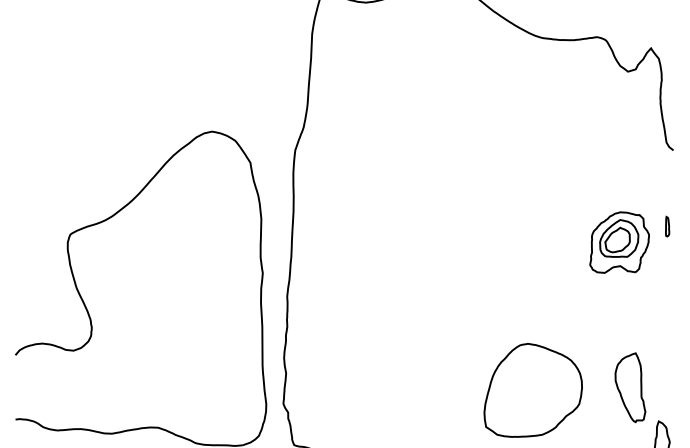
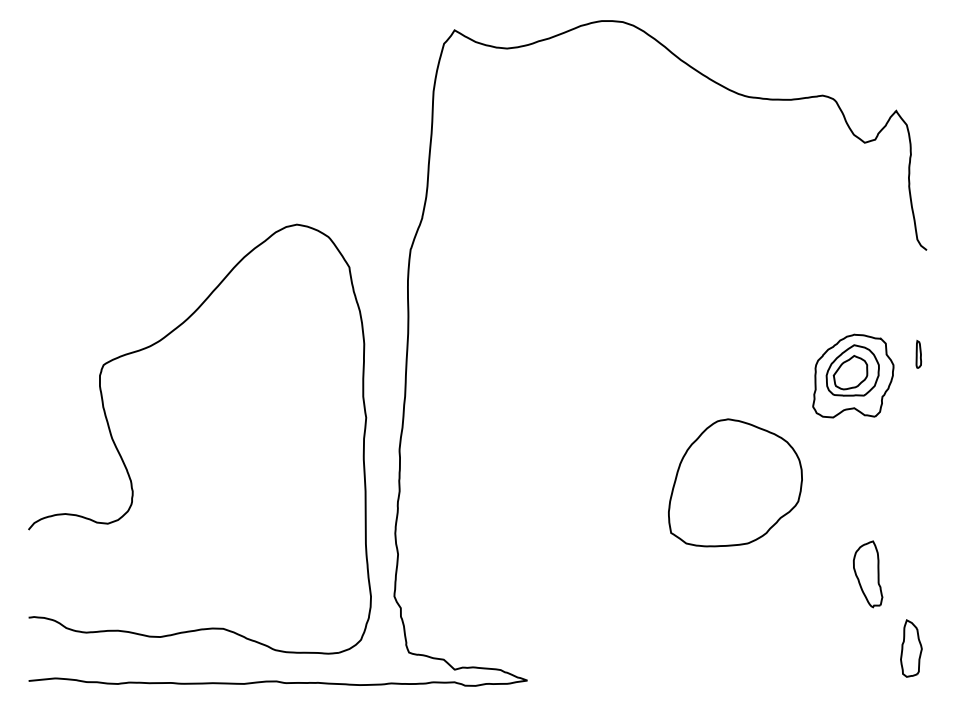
part: (630, 387) -> (867, 574), size x0.7
part: (533, 390) -> (735, 482), moved

